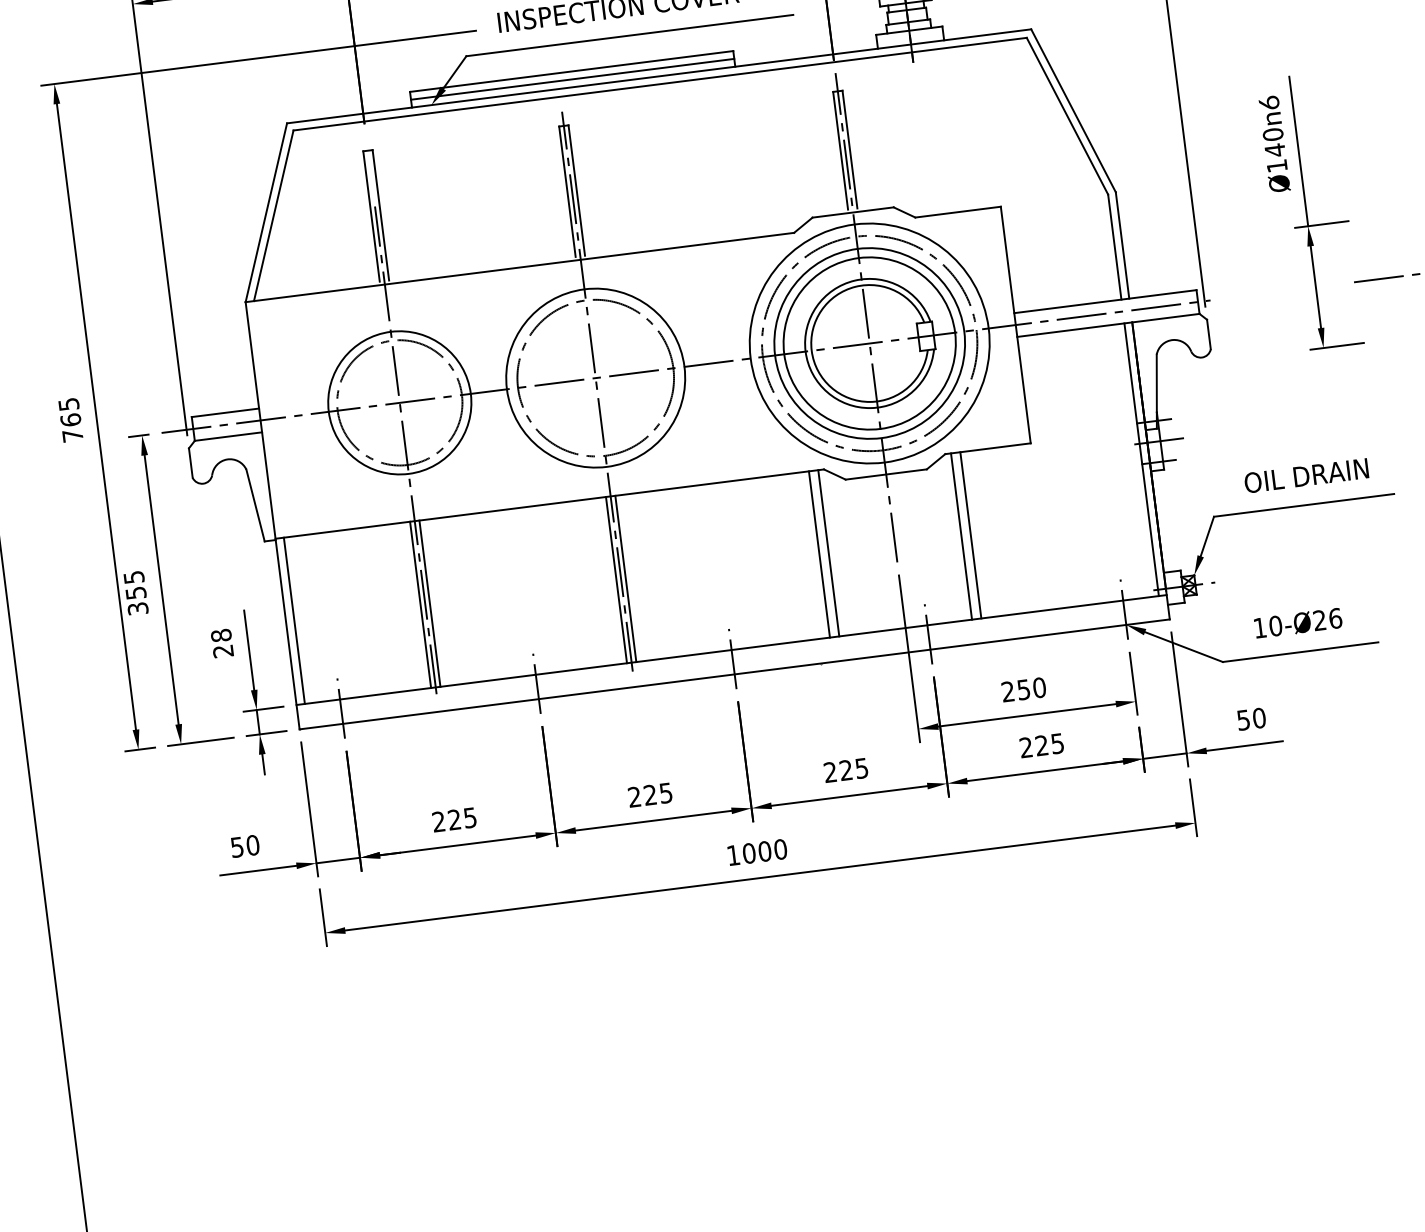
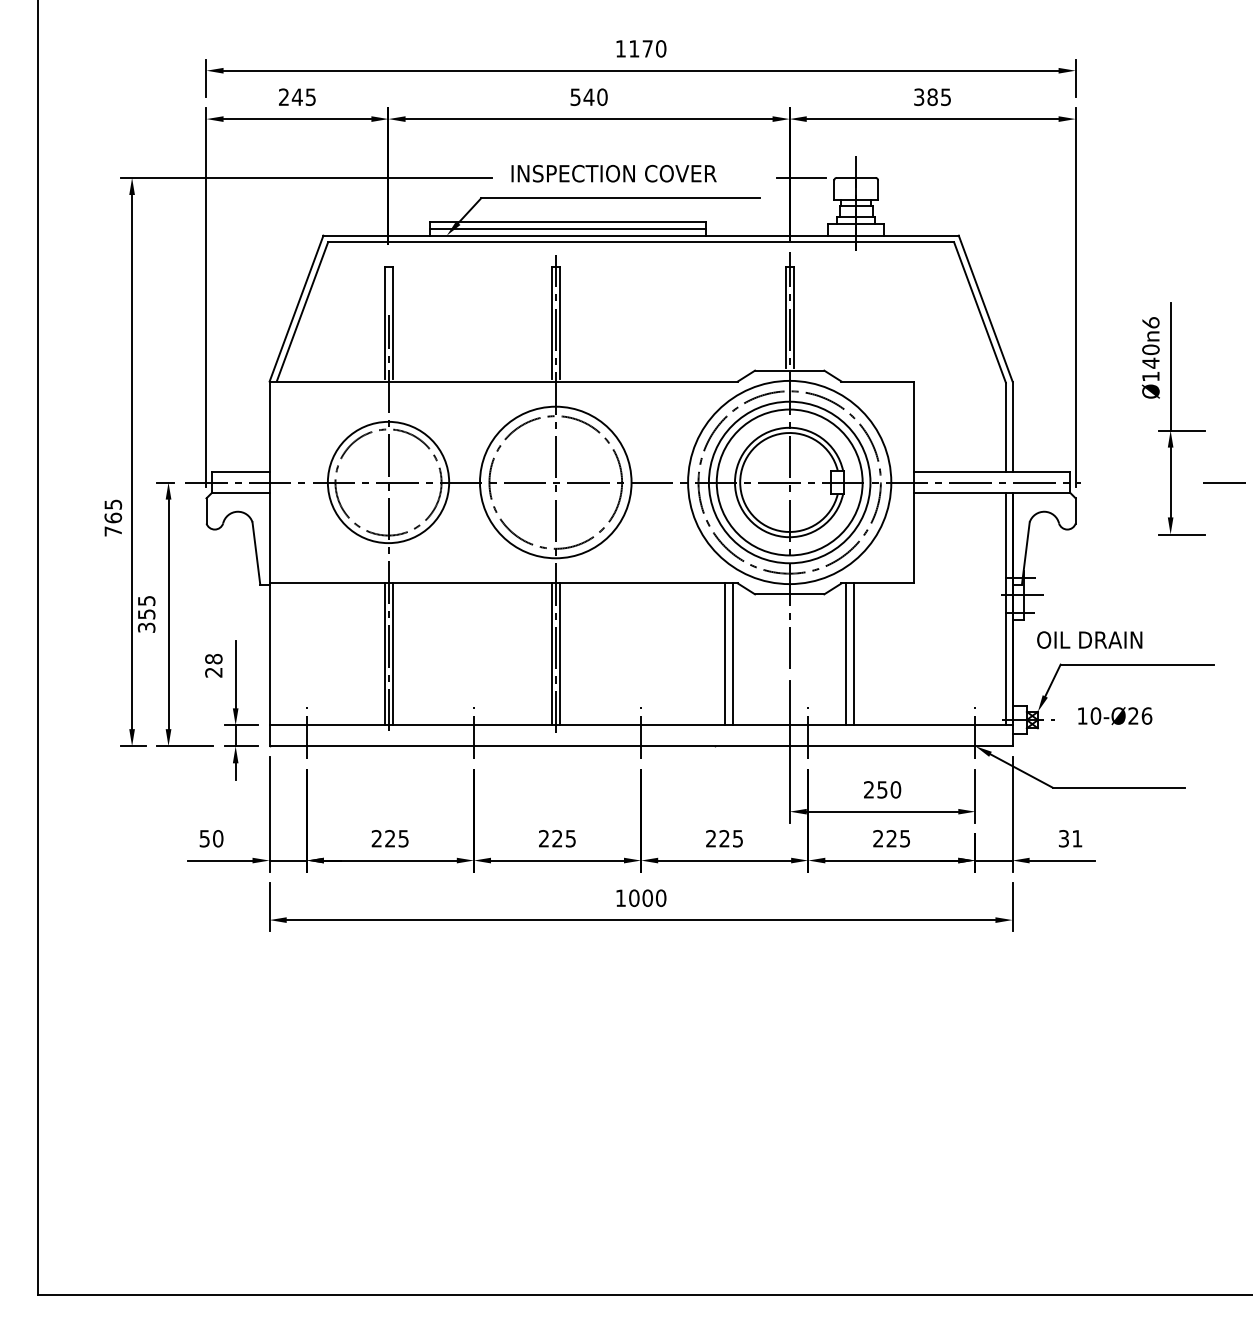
text: (71, 419) -> (113, 517), moved
text: (1306, 475) -> (1089, 639), moved
line: (294, 620) -> (276, 654), removed
text: (1298, 623) -> (1115, 716), moved
text: (1251, 718) -> (1070, 838), 50 -> 31

